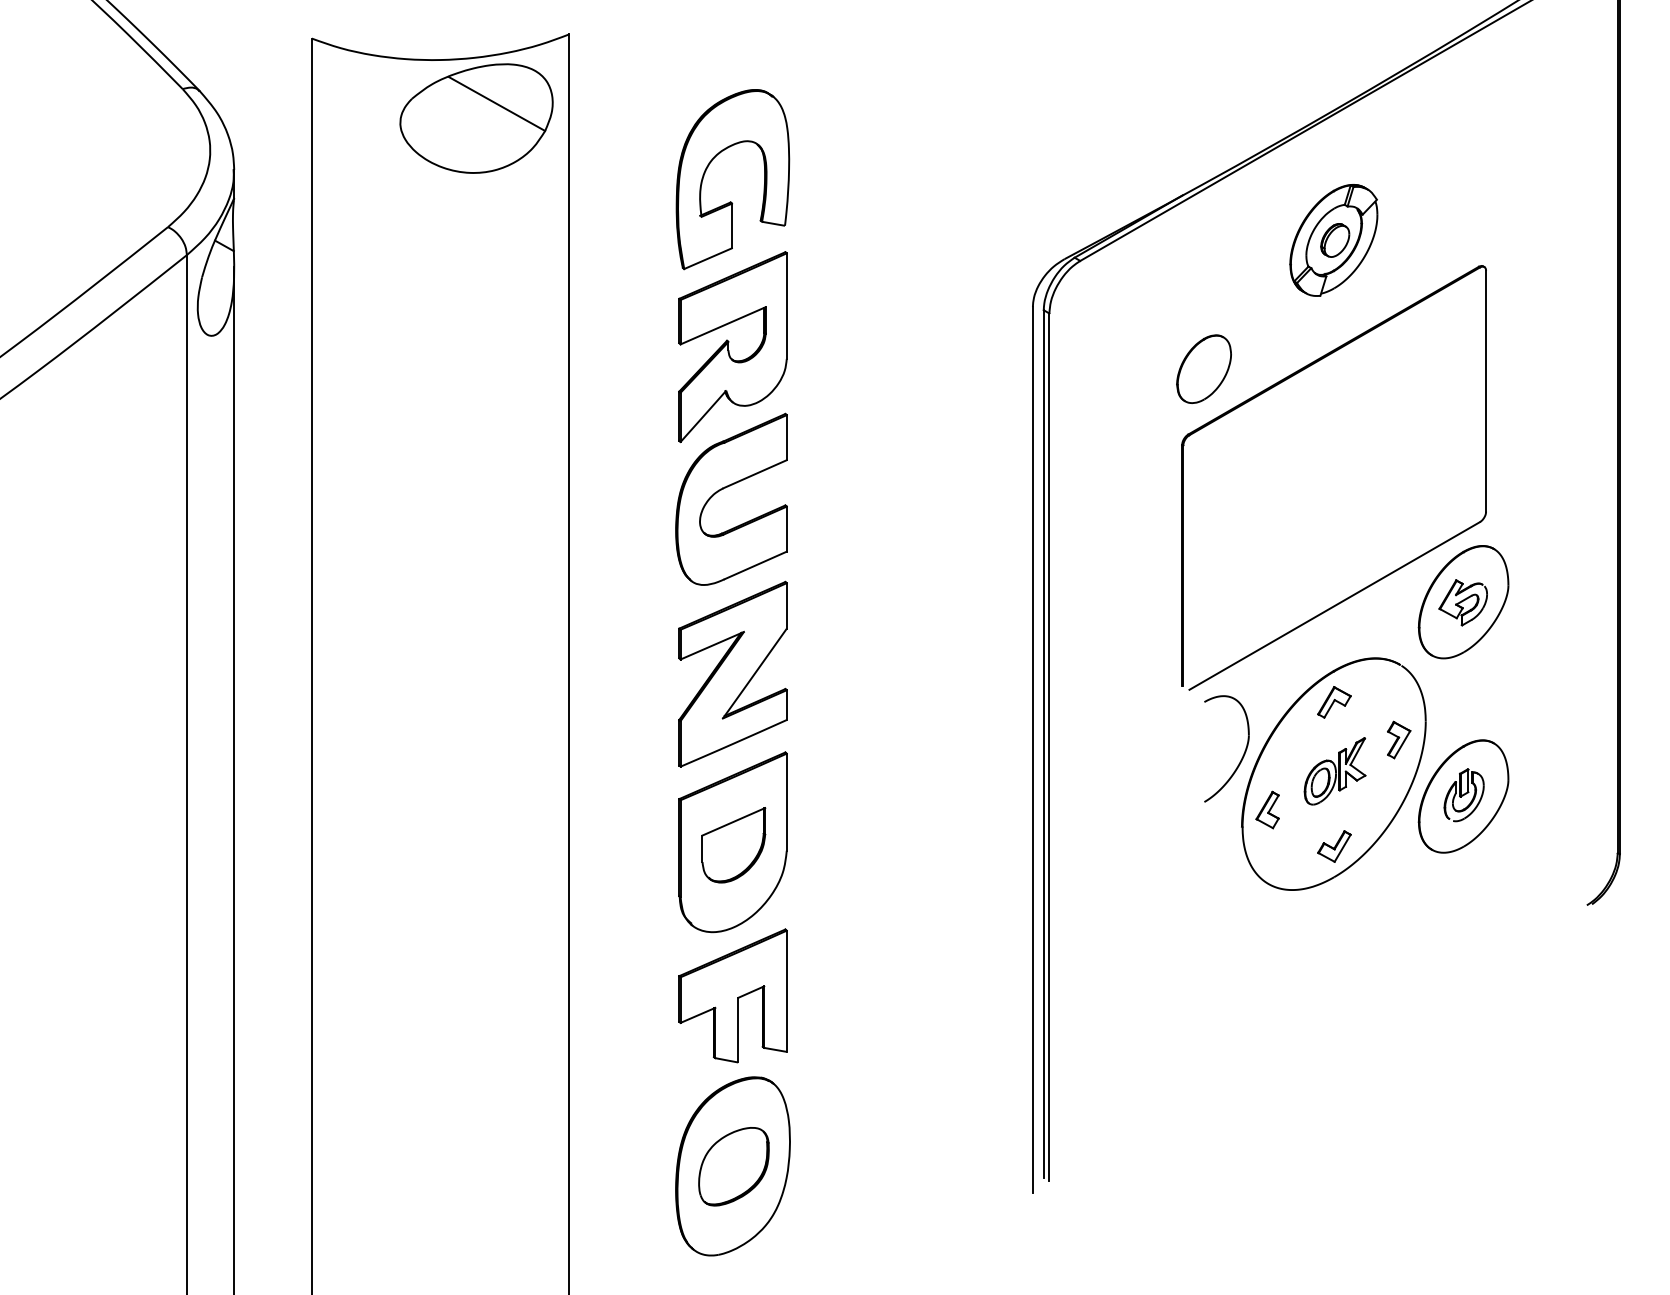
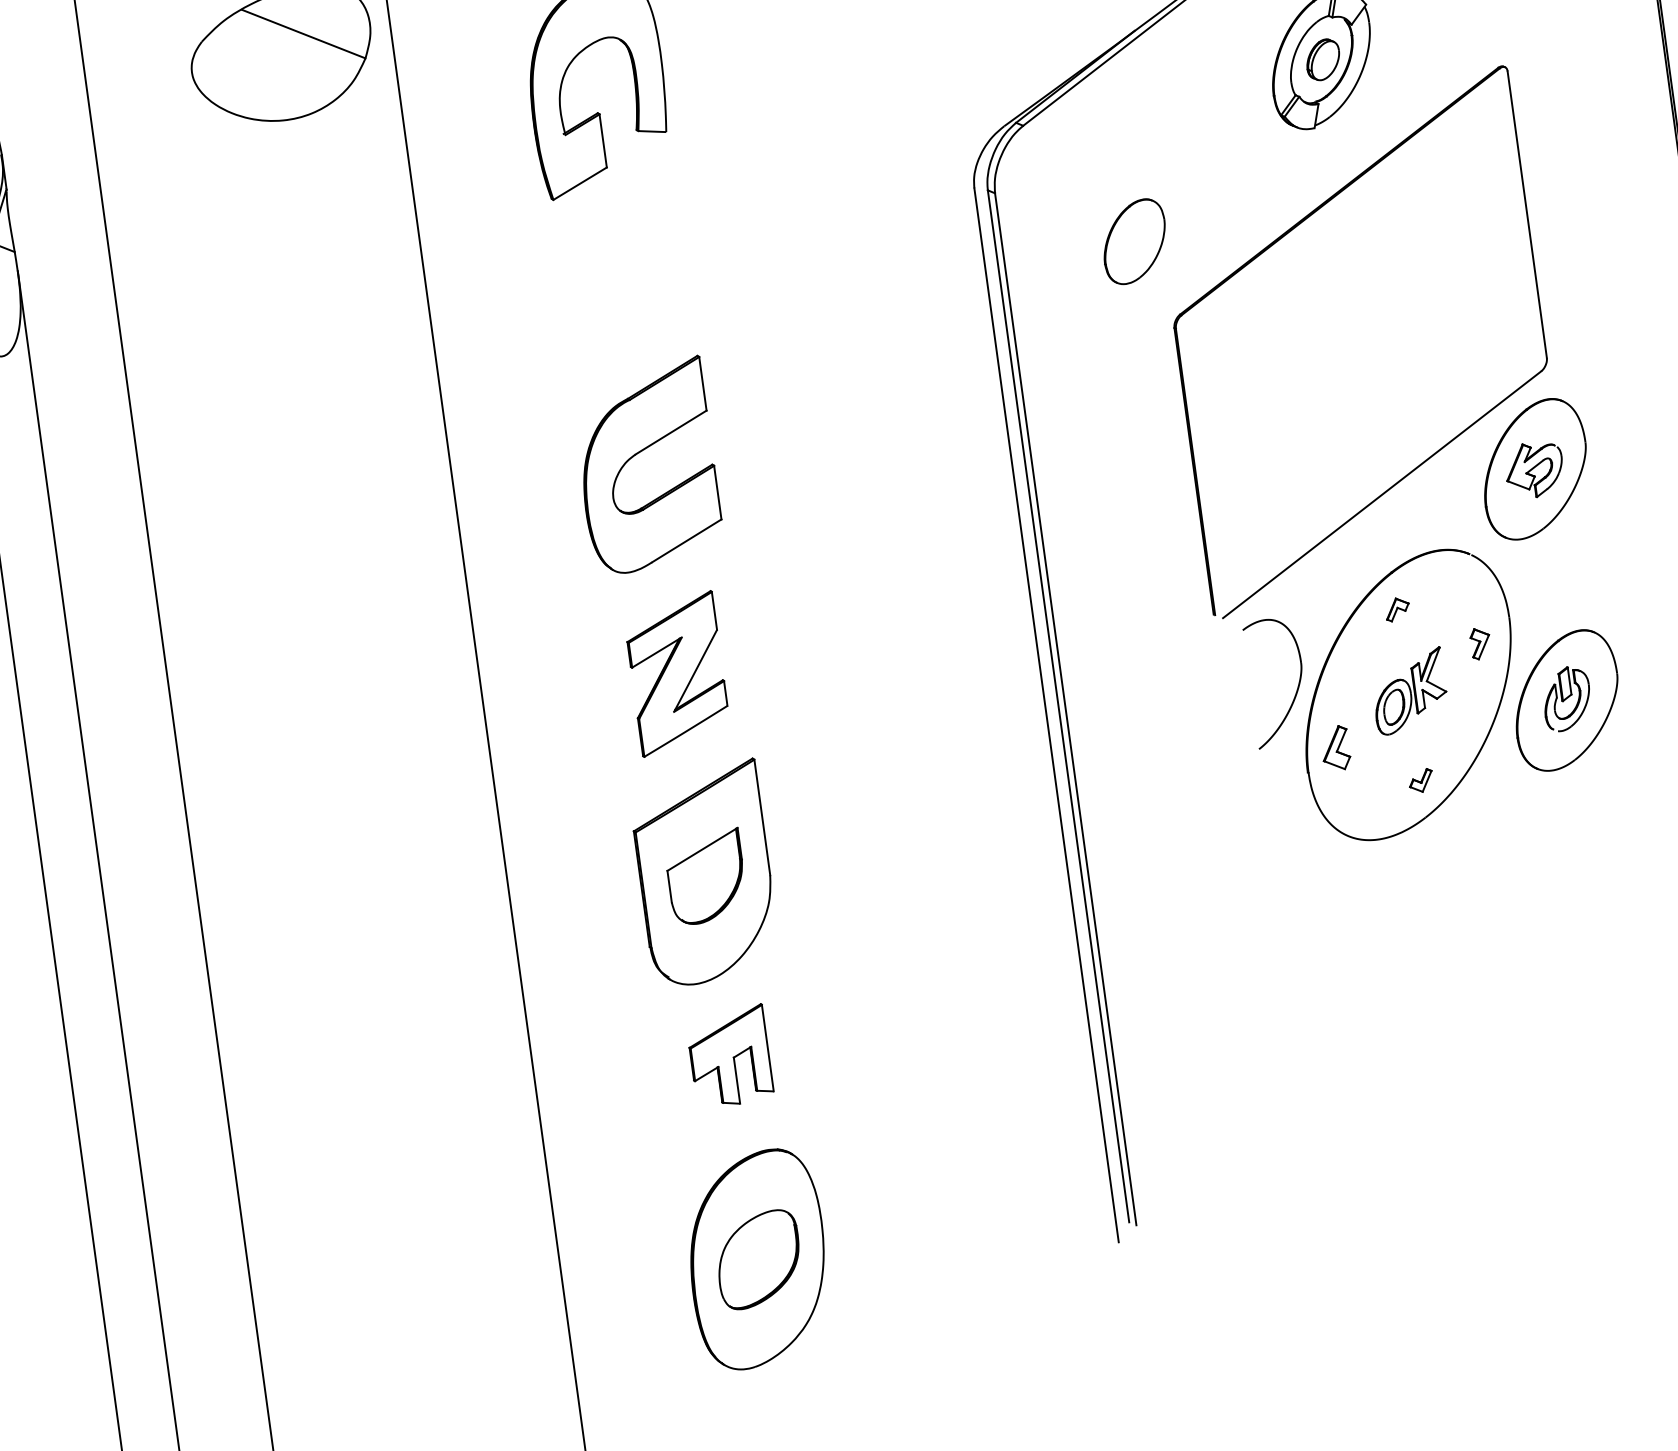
part: (732, 347) -> (623, 285), removed
part: (1203, 368) -> (1133, 240), moved
part: (732, 673) -> (676, 673), size x0.7
part: (1334, 702) -> (1397, 609), size x0.6
part: (1399, 739) -> (1480, 643), size x0.7
part: (1334, 846) -> (1421, 780), size x0.6
part: (732, 995) -> (729, 1056), size x0.6

